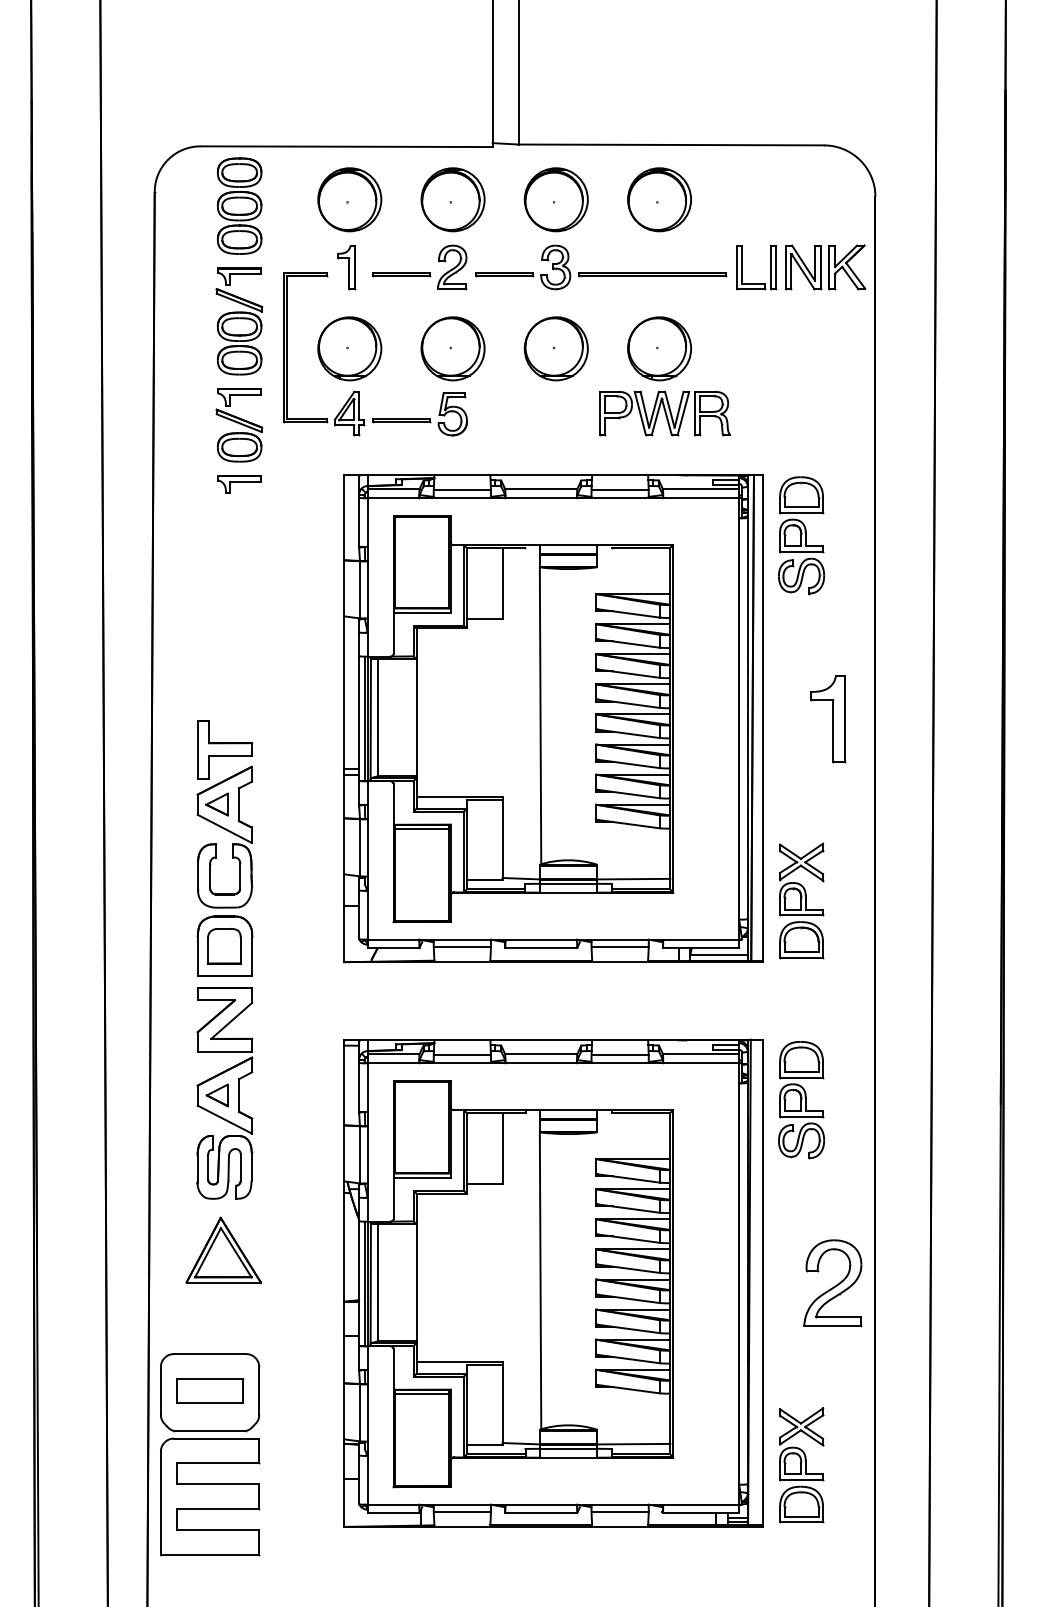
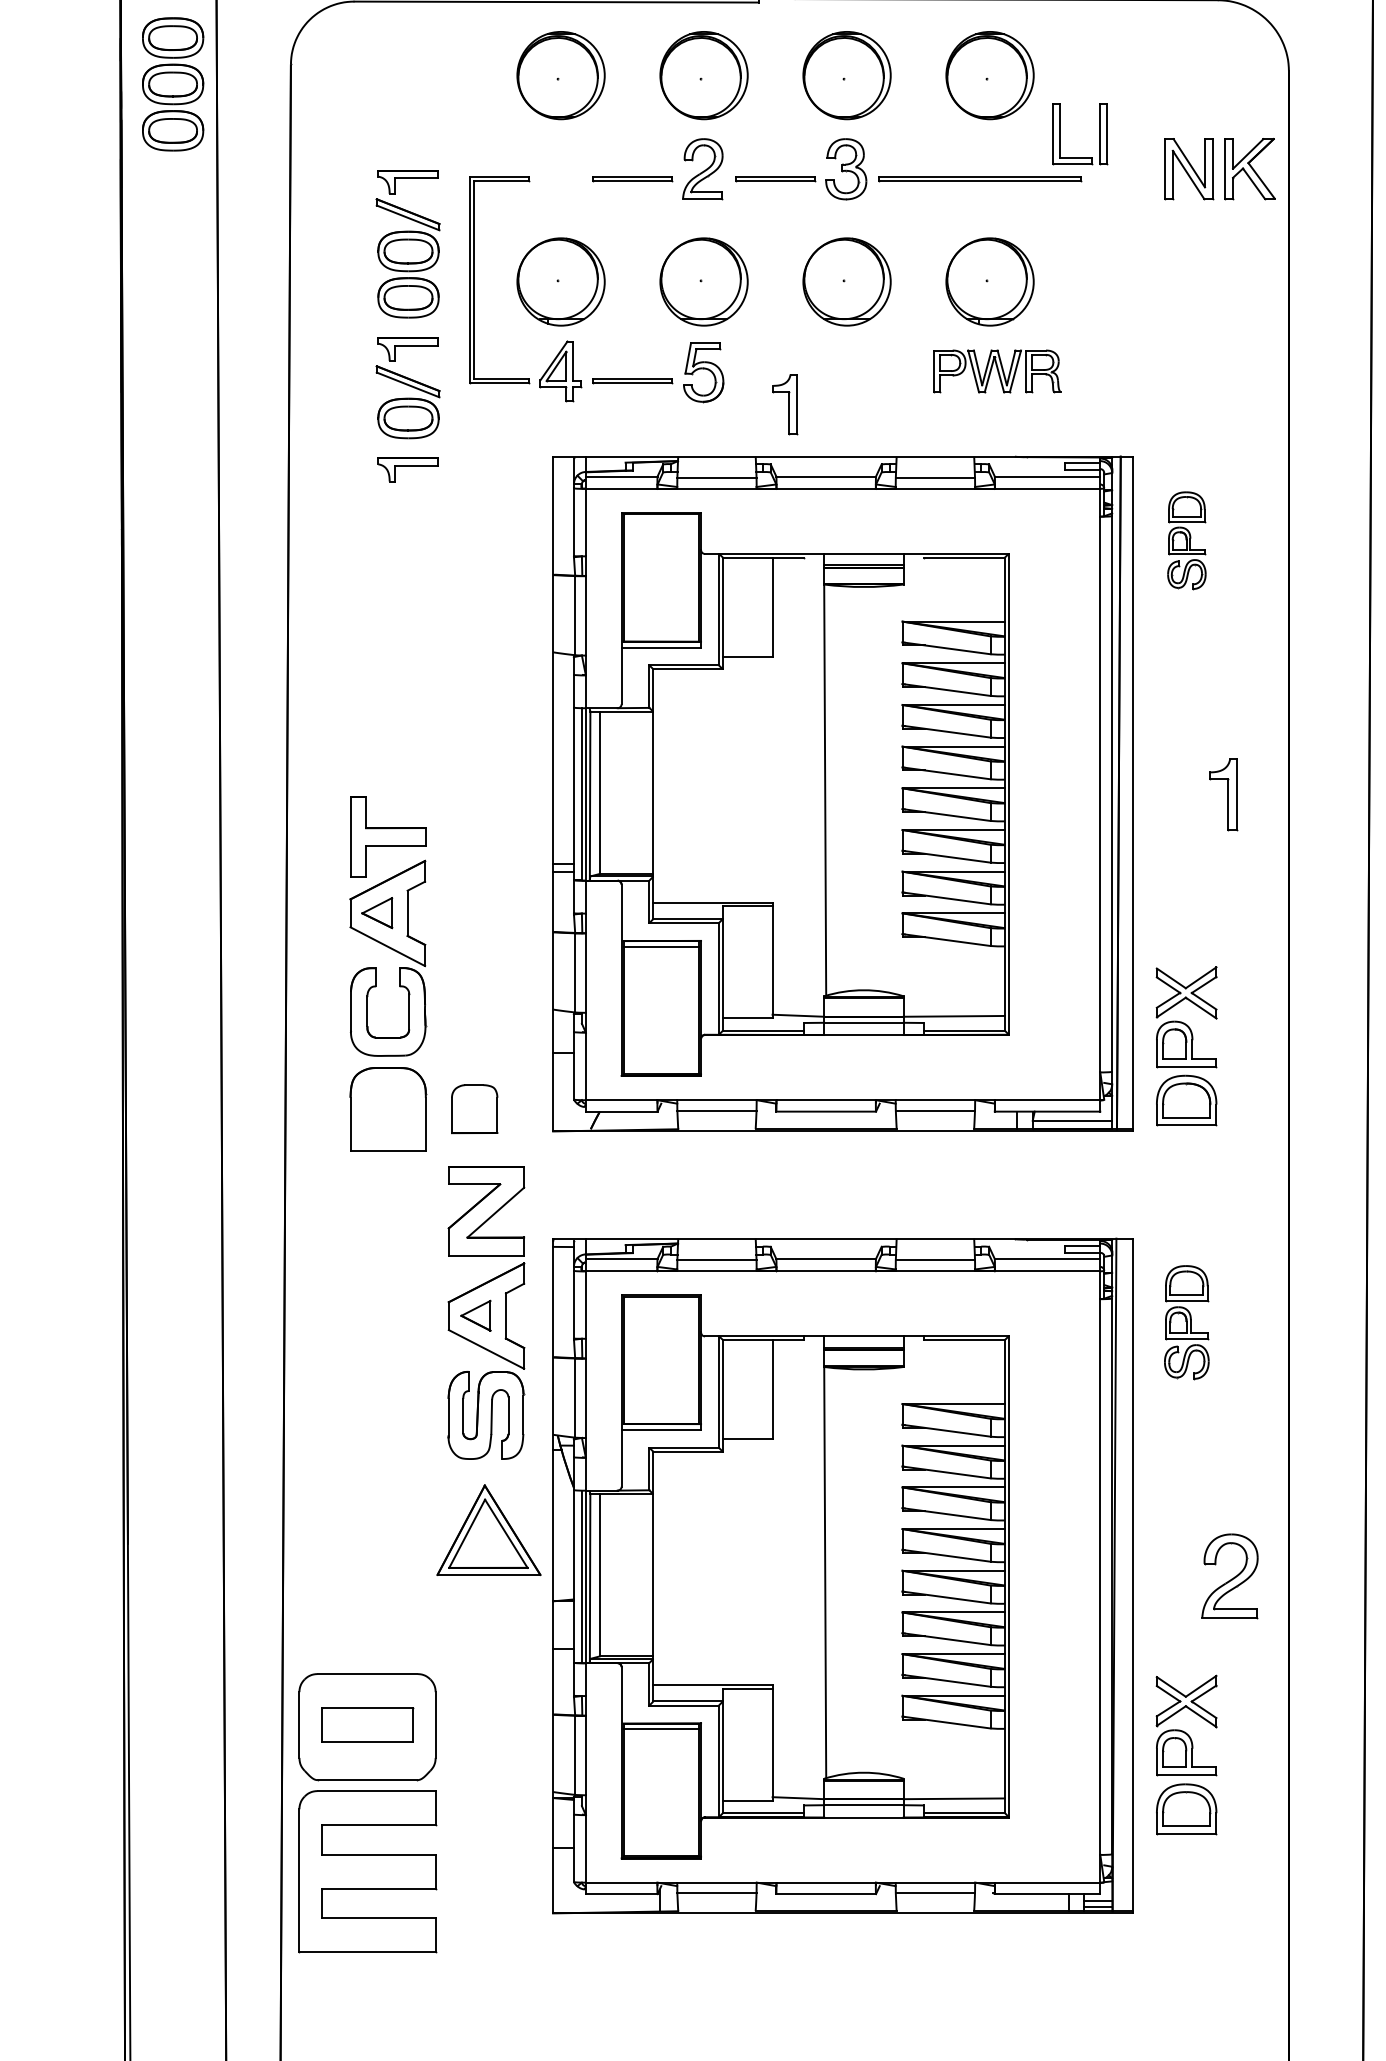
part: (239, 205) -> (172, 83), moved
part: (346, 267) -> (784, 404), moved
part: (742, 267) -> (1060, 134), moved
part: (664, 413) -> (996, 371), size x0.7
part: (801, 535) -> (1186, 540), size x0.6
part: (828, 719) -> (1223, 795), size x0.6
part: (224, 946) -> (474, 1109), moved
part: (224, 1093) -> (485, 1313), moved
part: (801, 1100) -> (1186, 1322), size x0.7
part: (223, 1249) -> (488, 1529), moved
part: (832, 1283) -> (1229, 1576), size x0.7
part: (801, 1465) -> (1186, 1754), moved

